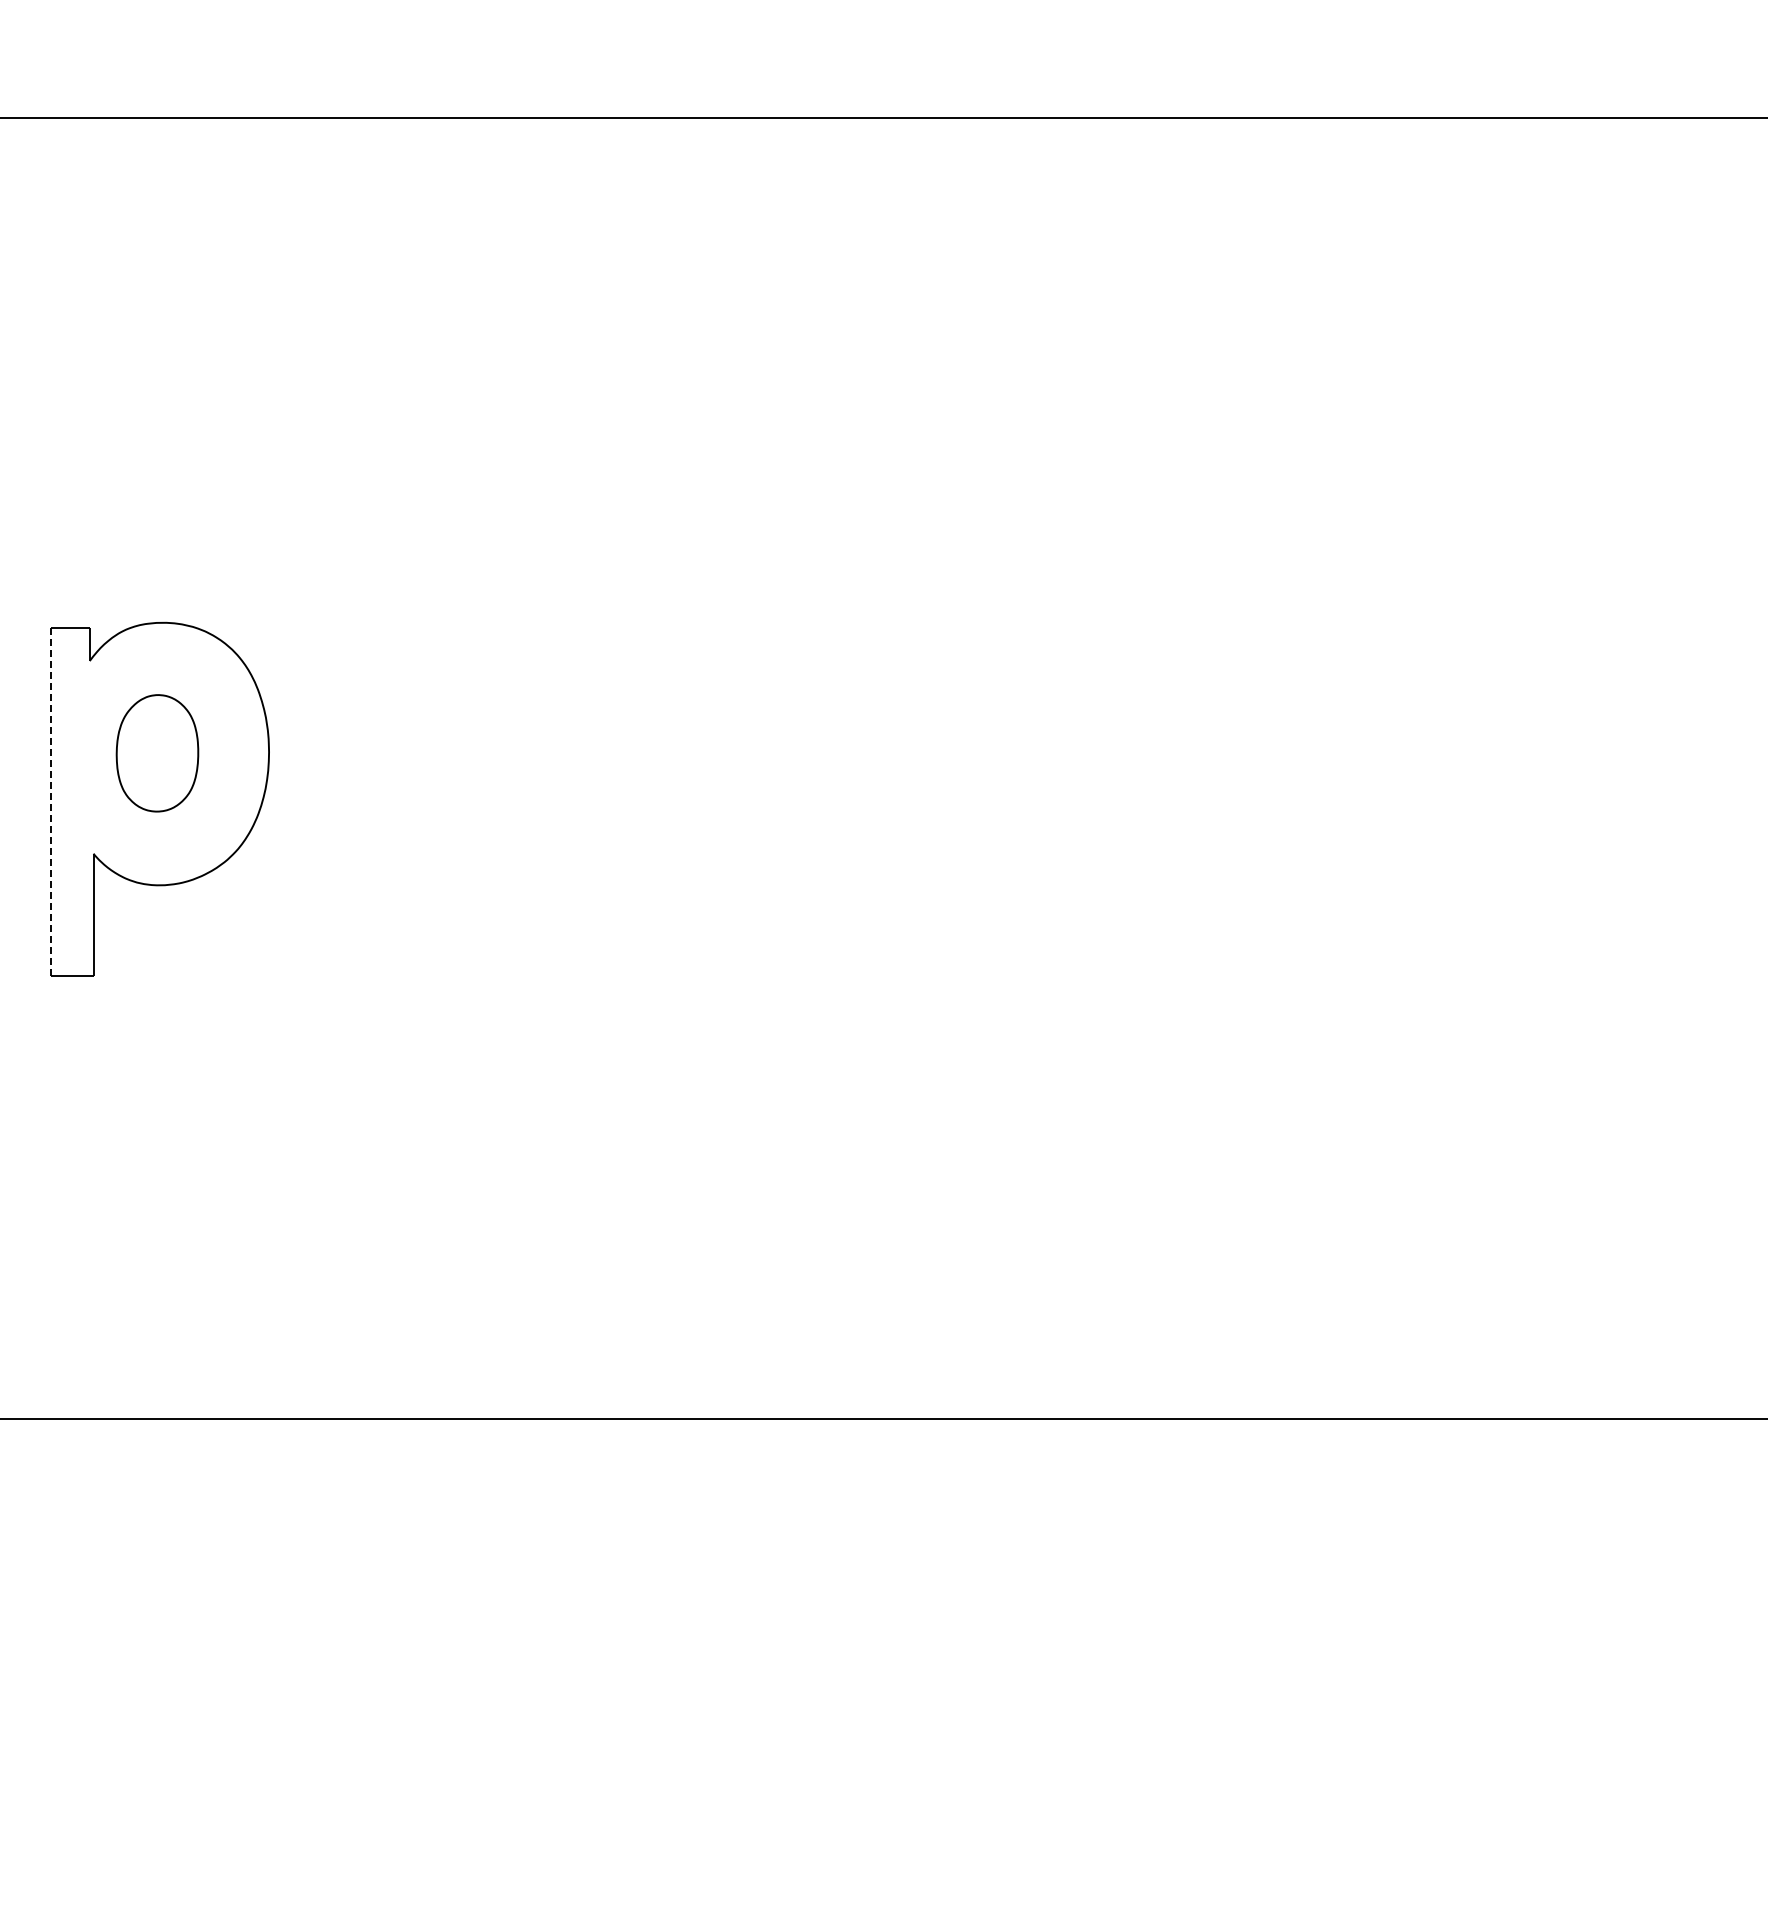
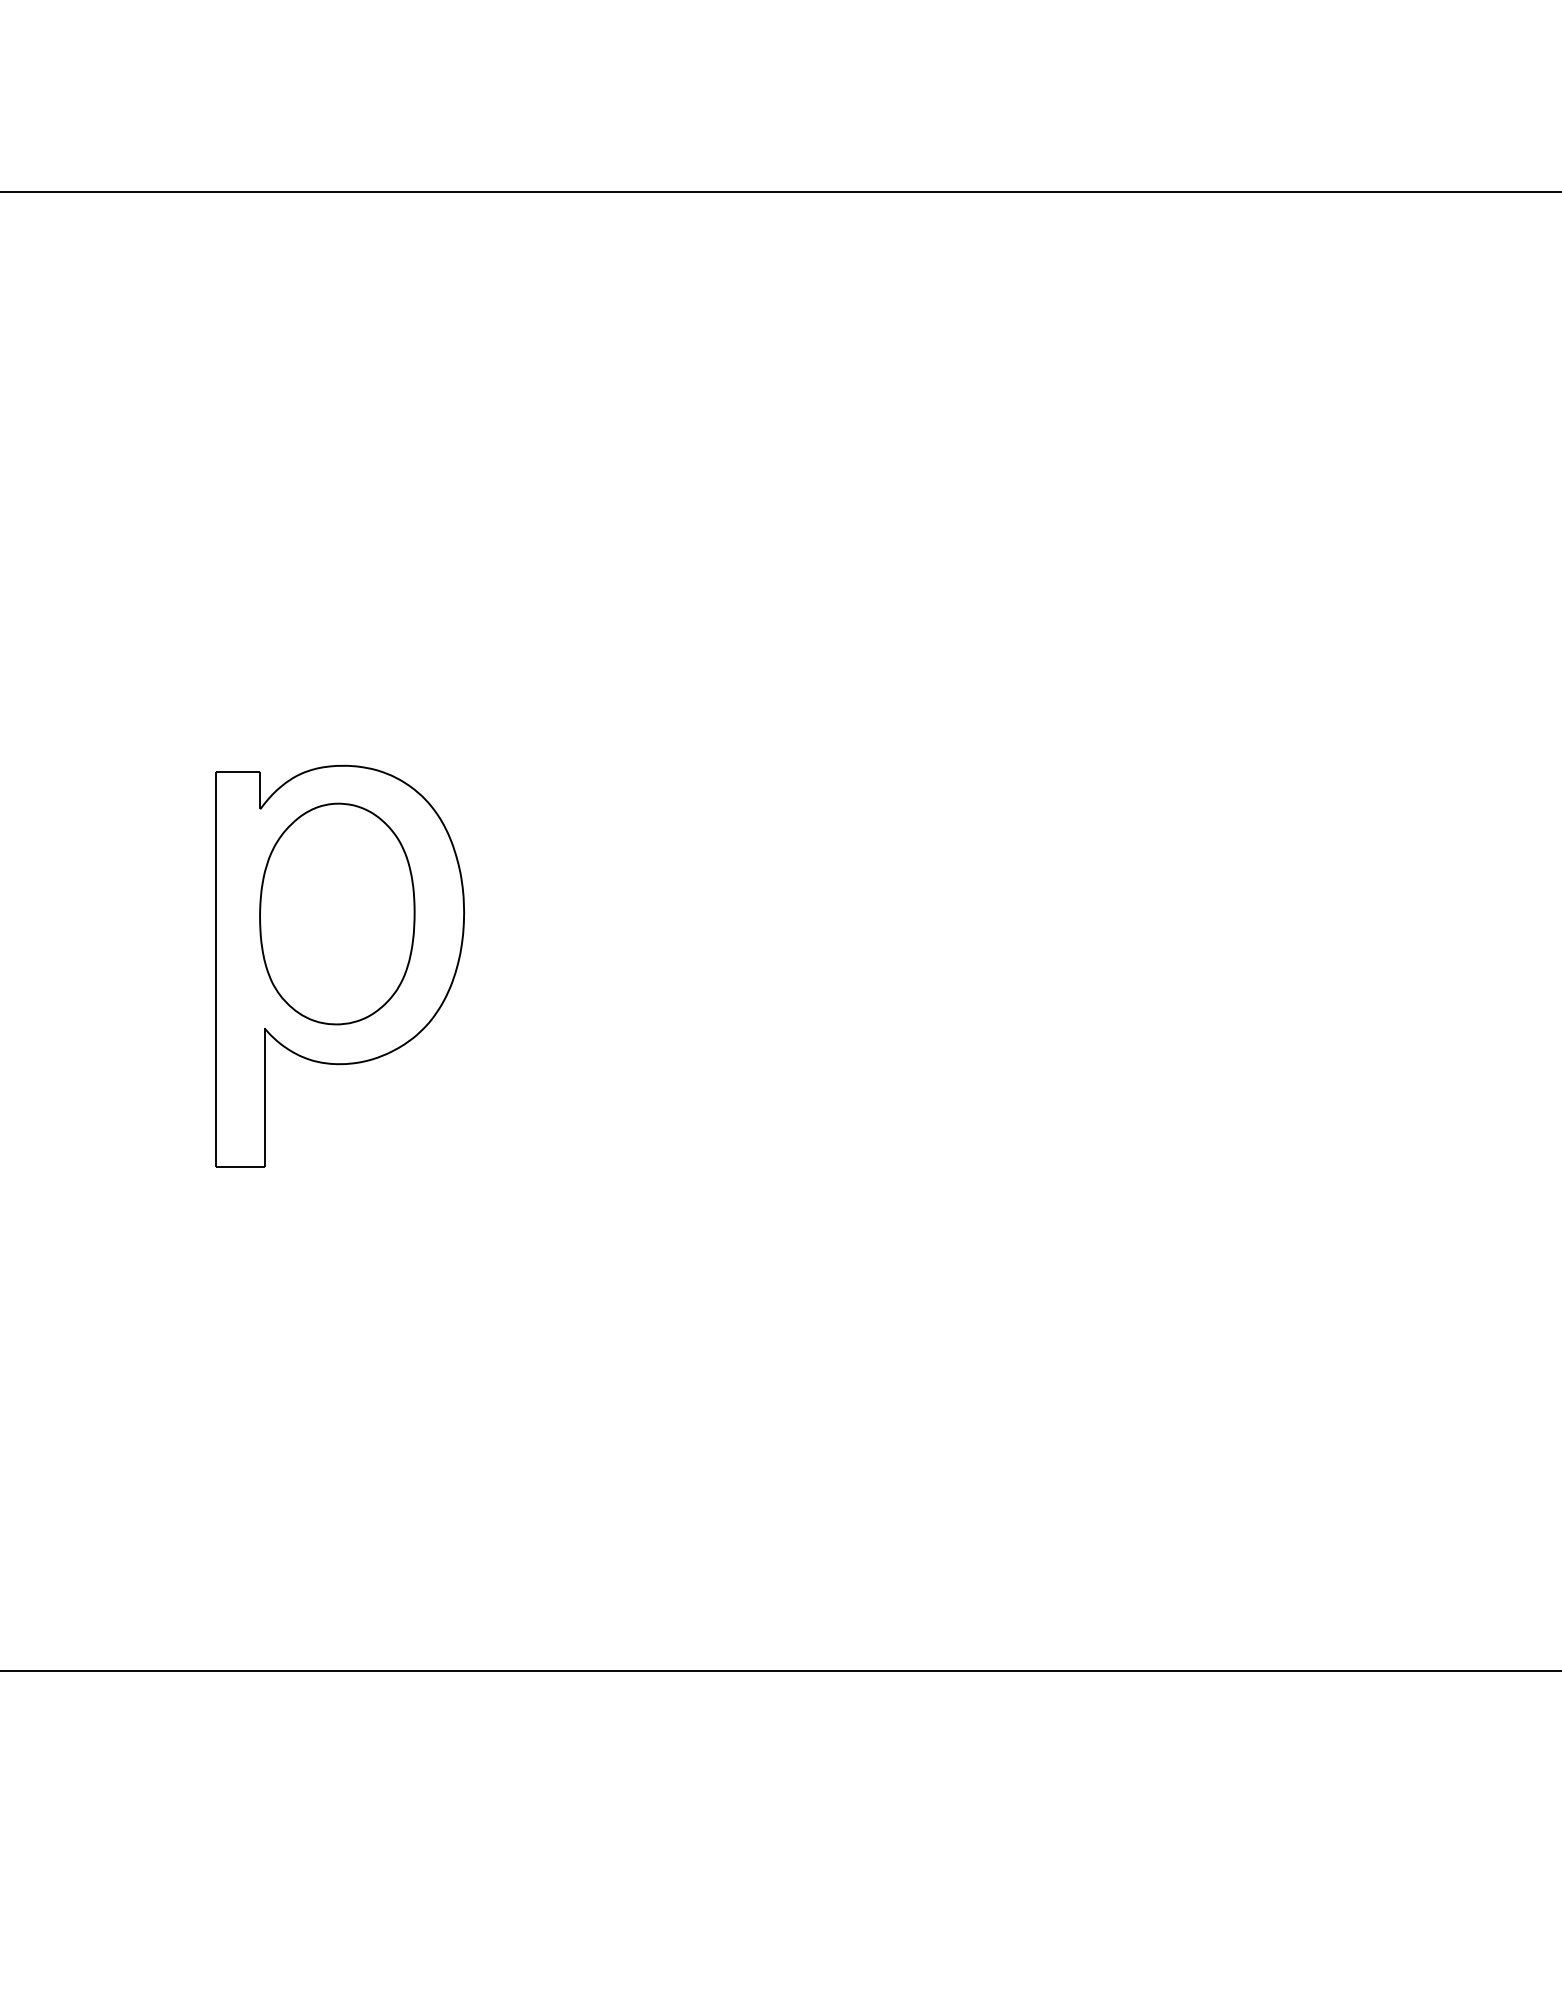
part: (157, 753) -> (337, 914), size x1.67
line: (50, 802) -> (215, 970), dashed -> solid

